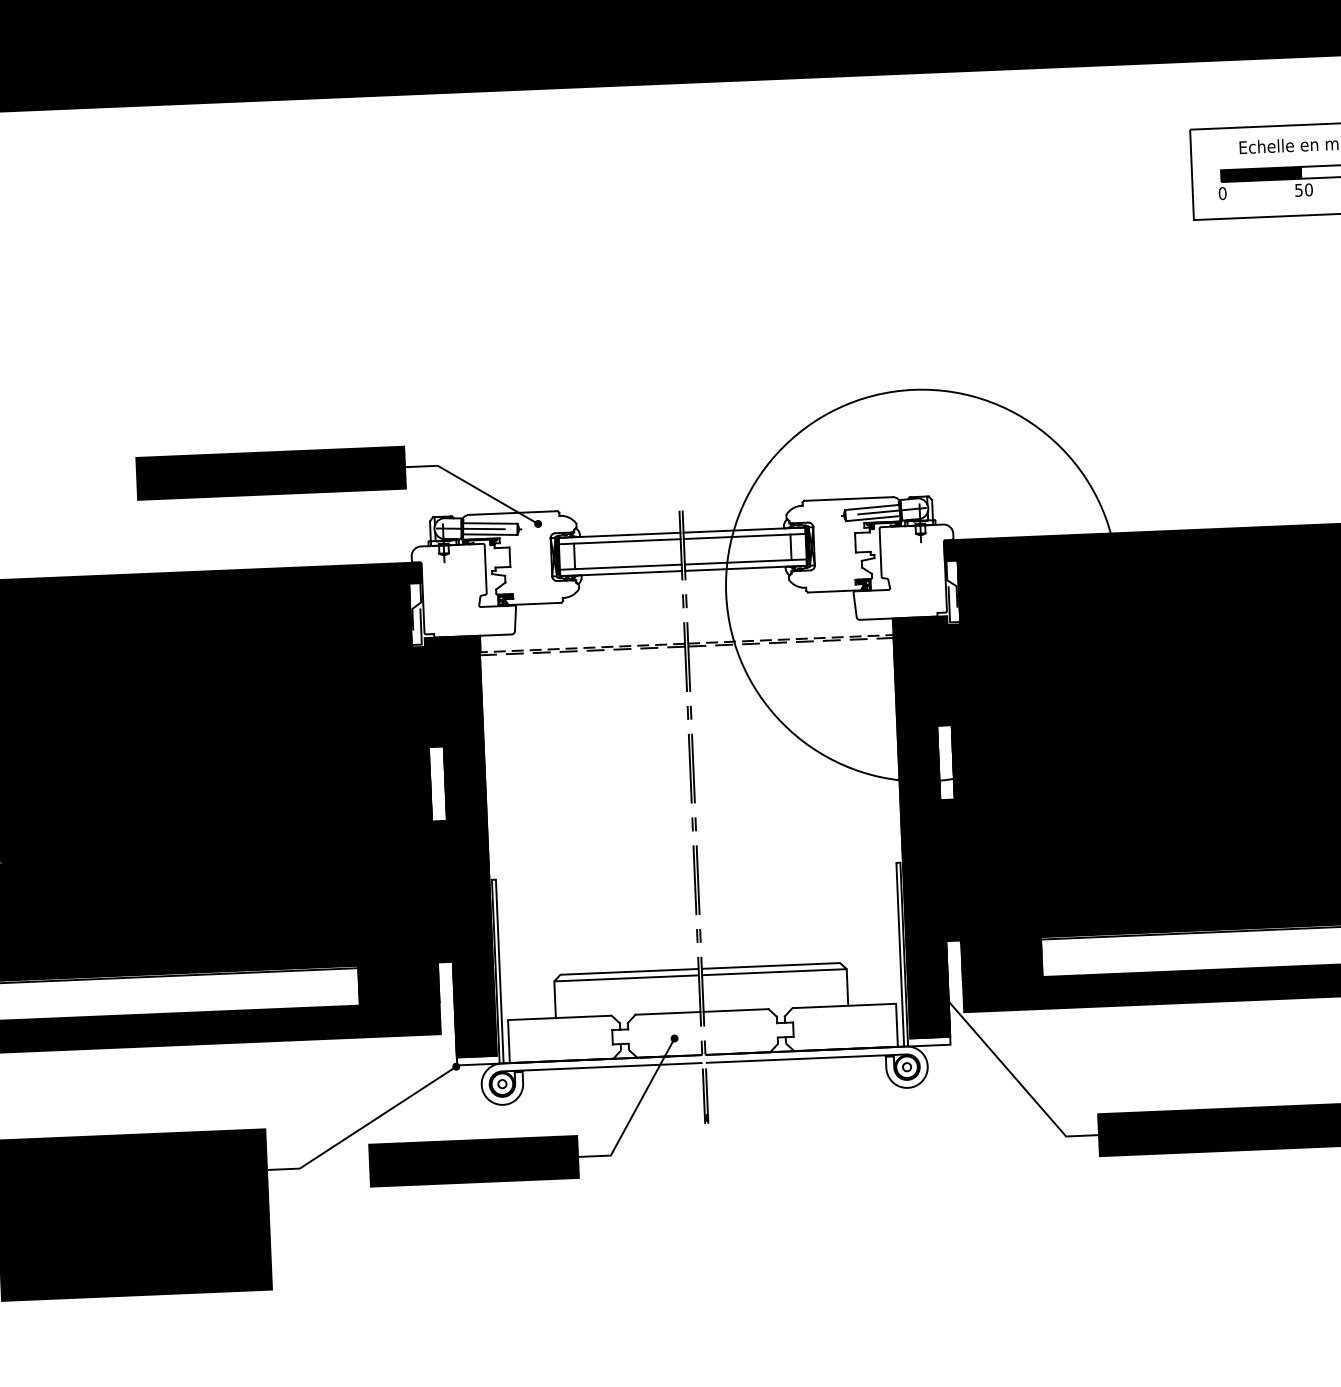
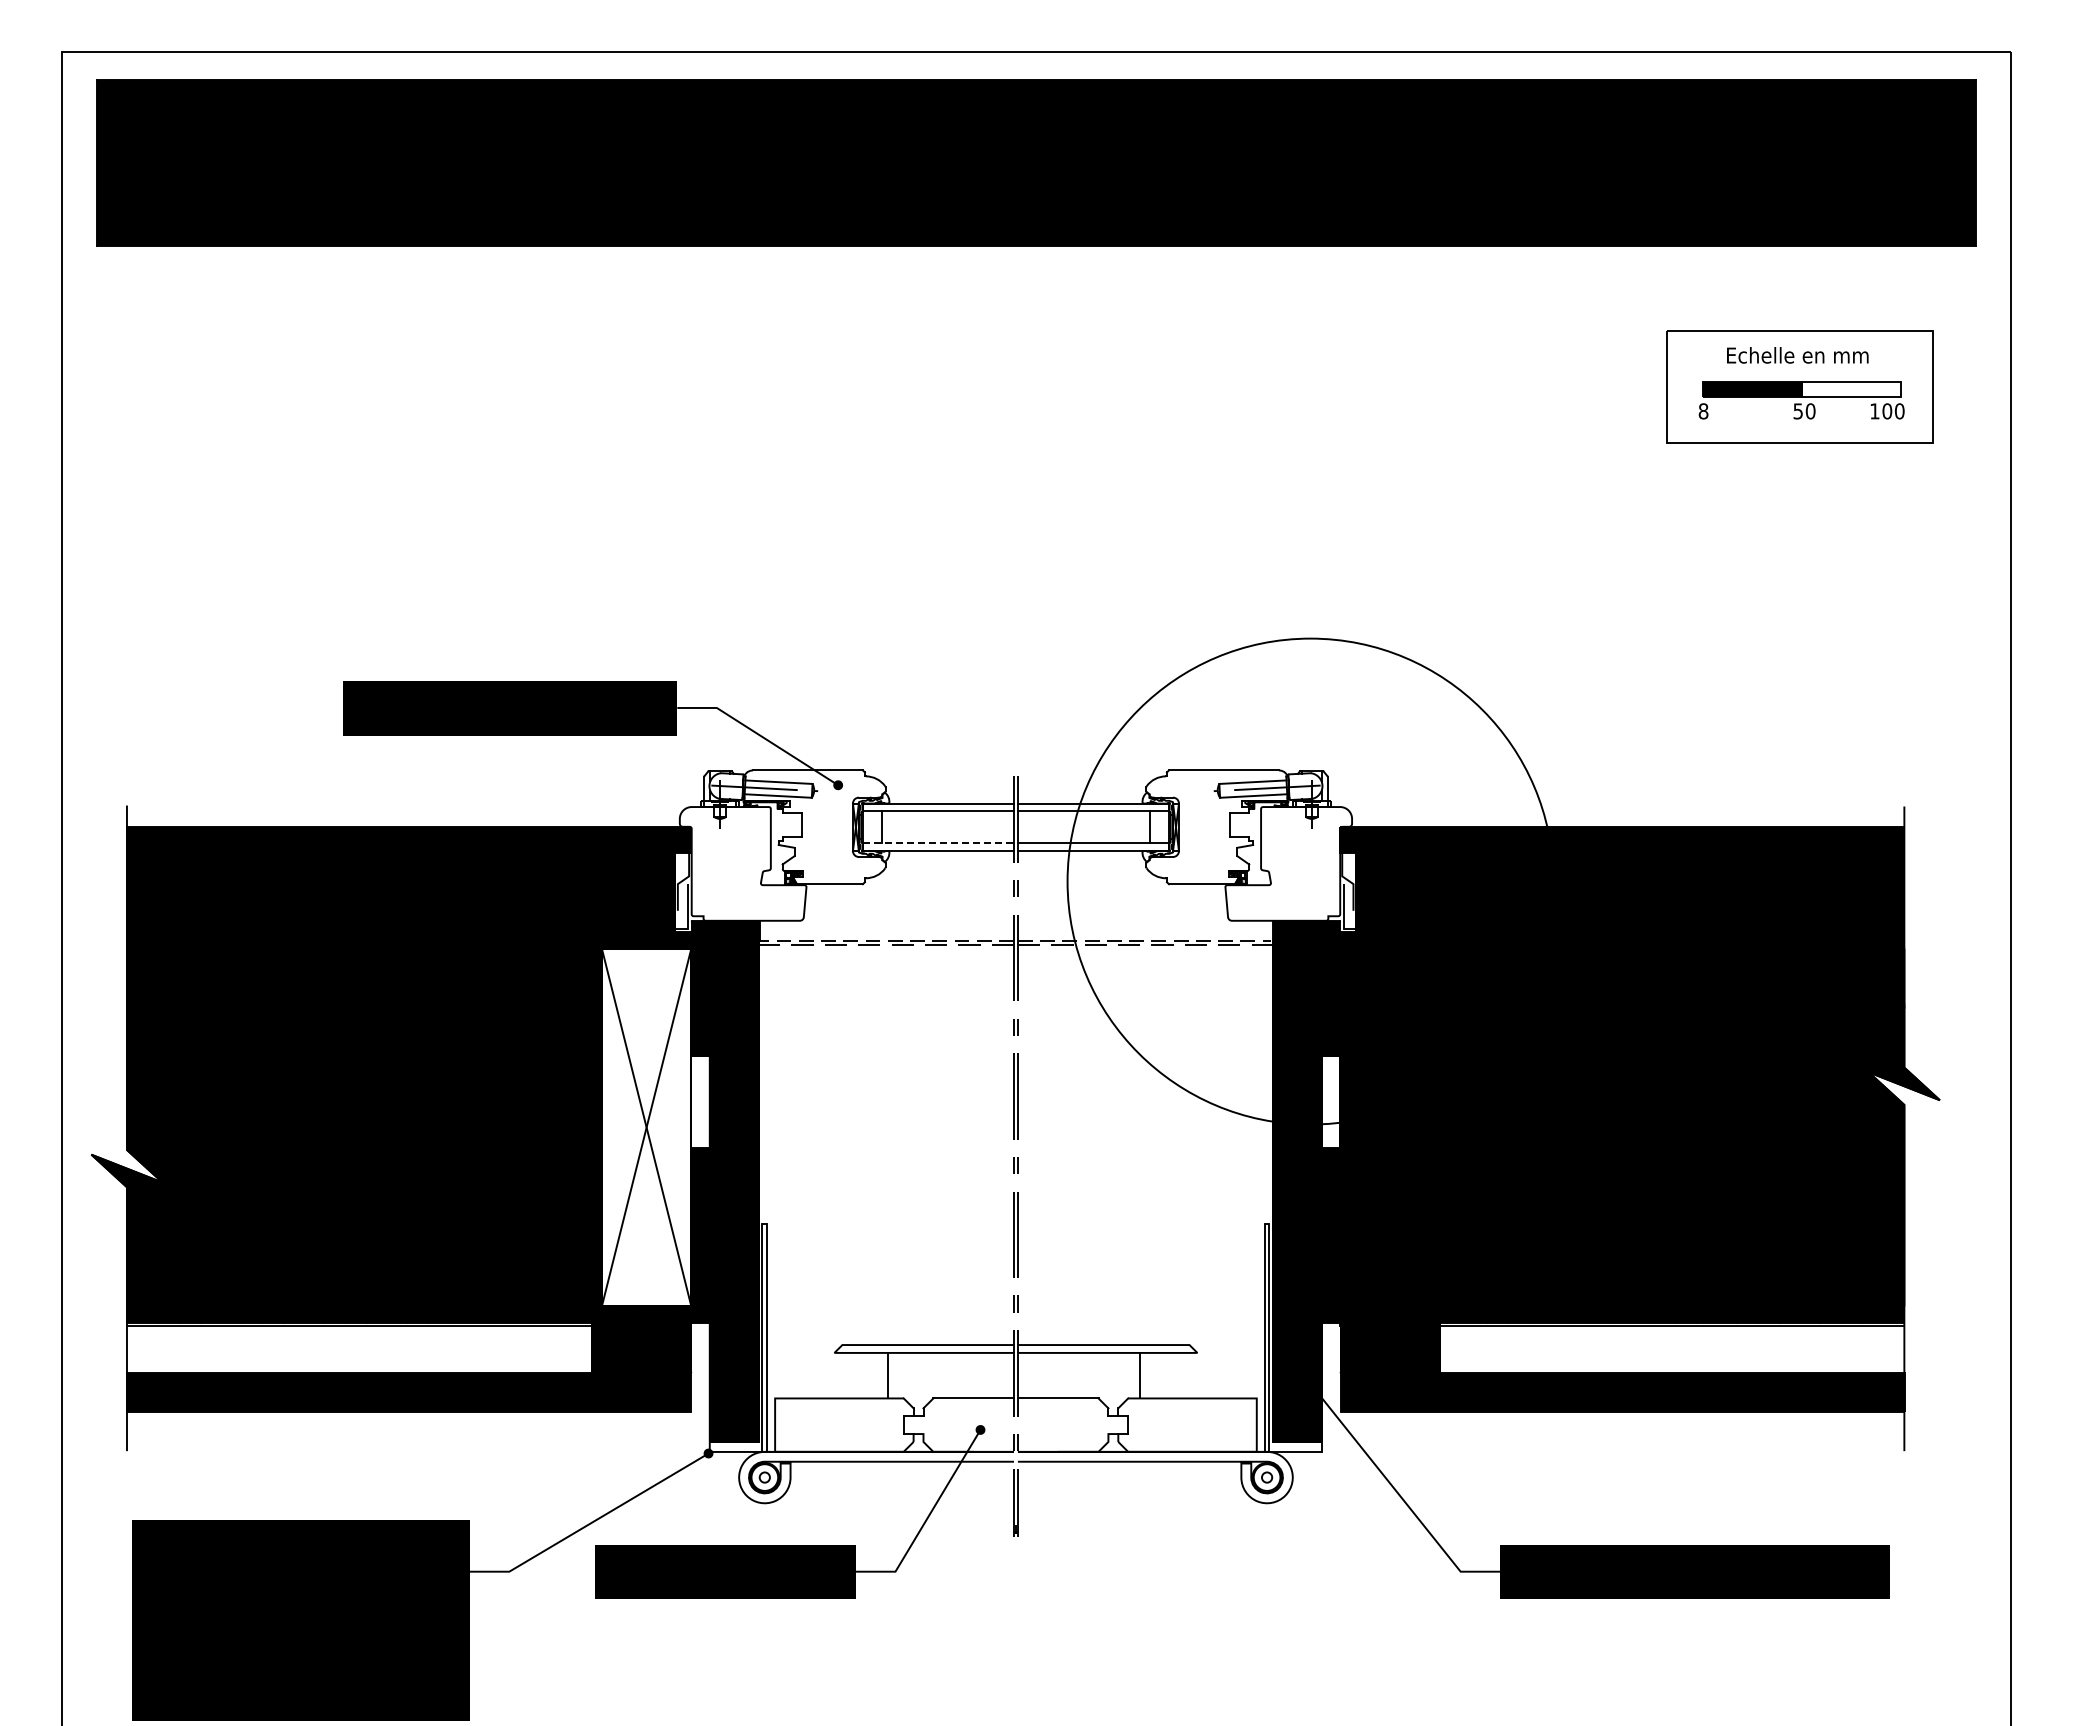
text: (1222, 193) -> (1703, 411), 0 -> 8
line: (620, 567) -> (938, 843), solid -> dashed
fill: (395, 806) -> (646, 1127), removed
line: (847, 987) -> (1140, 1375), moved
line: (555, 999) -> (888, 1375), moved

